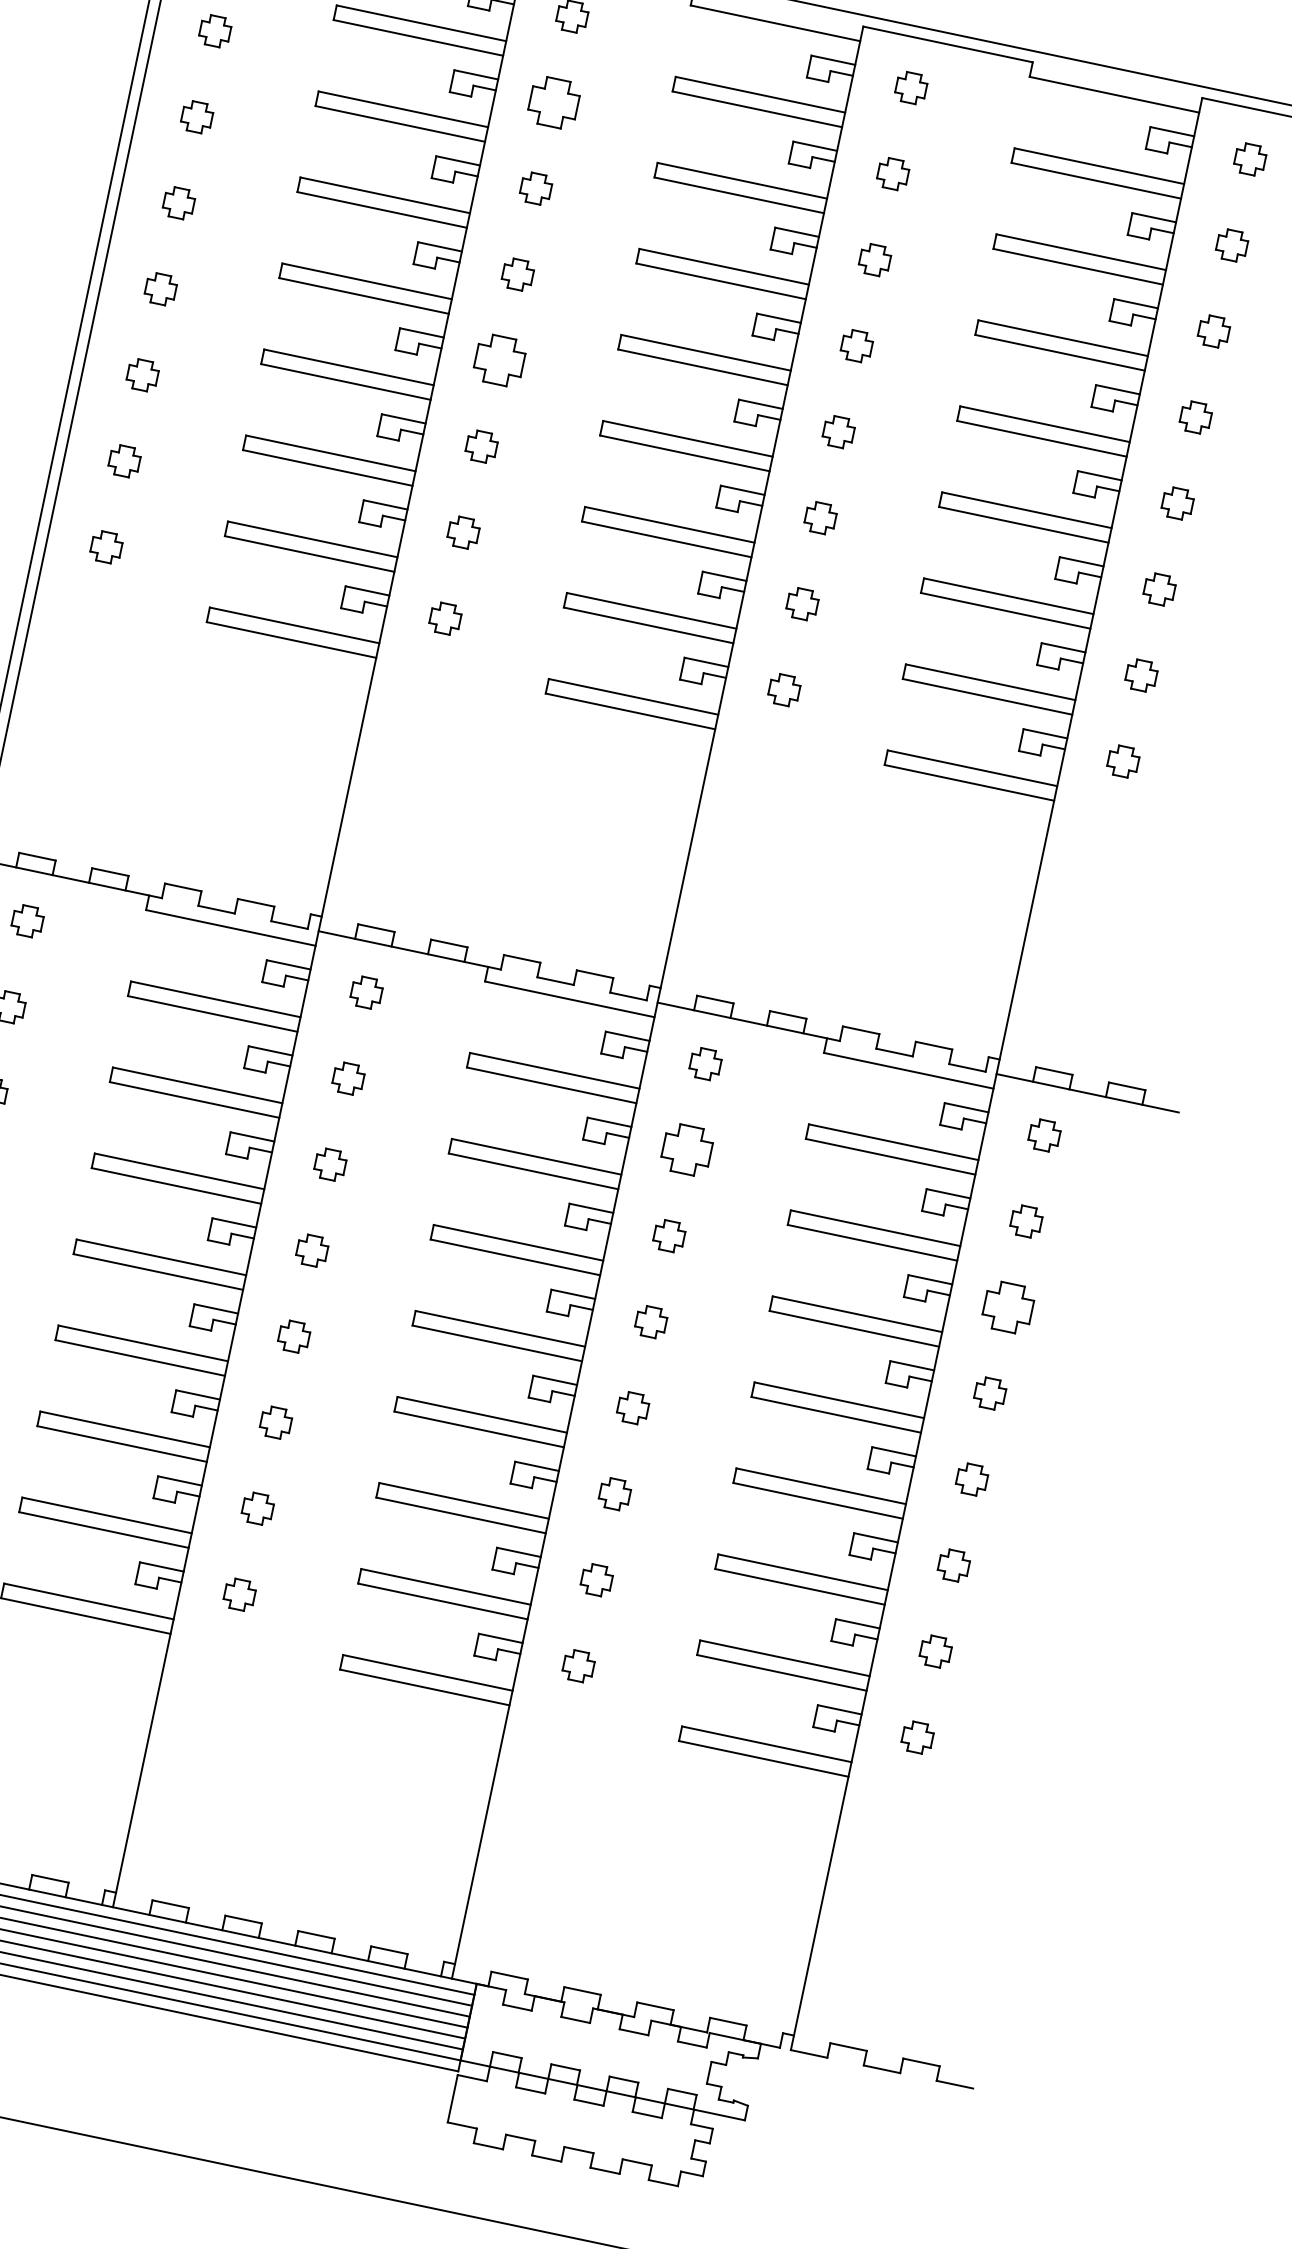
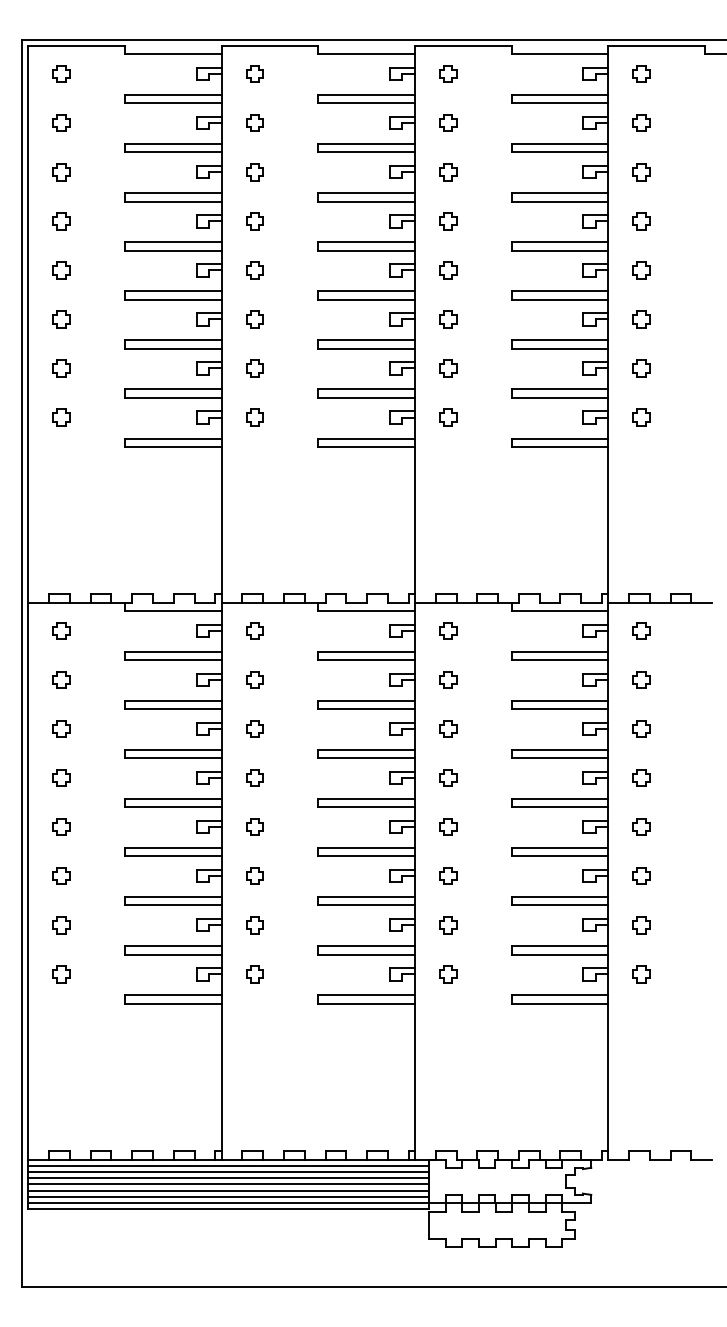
part: (553, 101) -> (254, 122), size x0.62
part: (499, 360) -> (254, 270), size x0.62
part: (688, 1149) -> (448, 679), size x0.62
part: (1008, 1306) -> (641, 728), size x0.62

